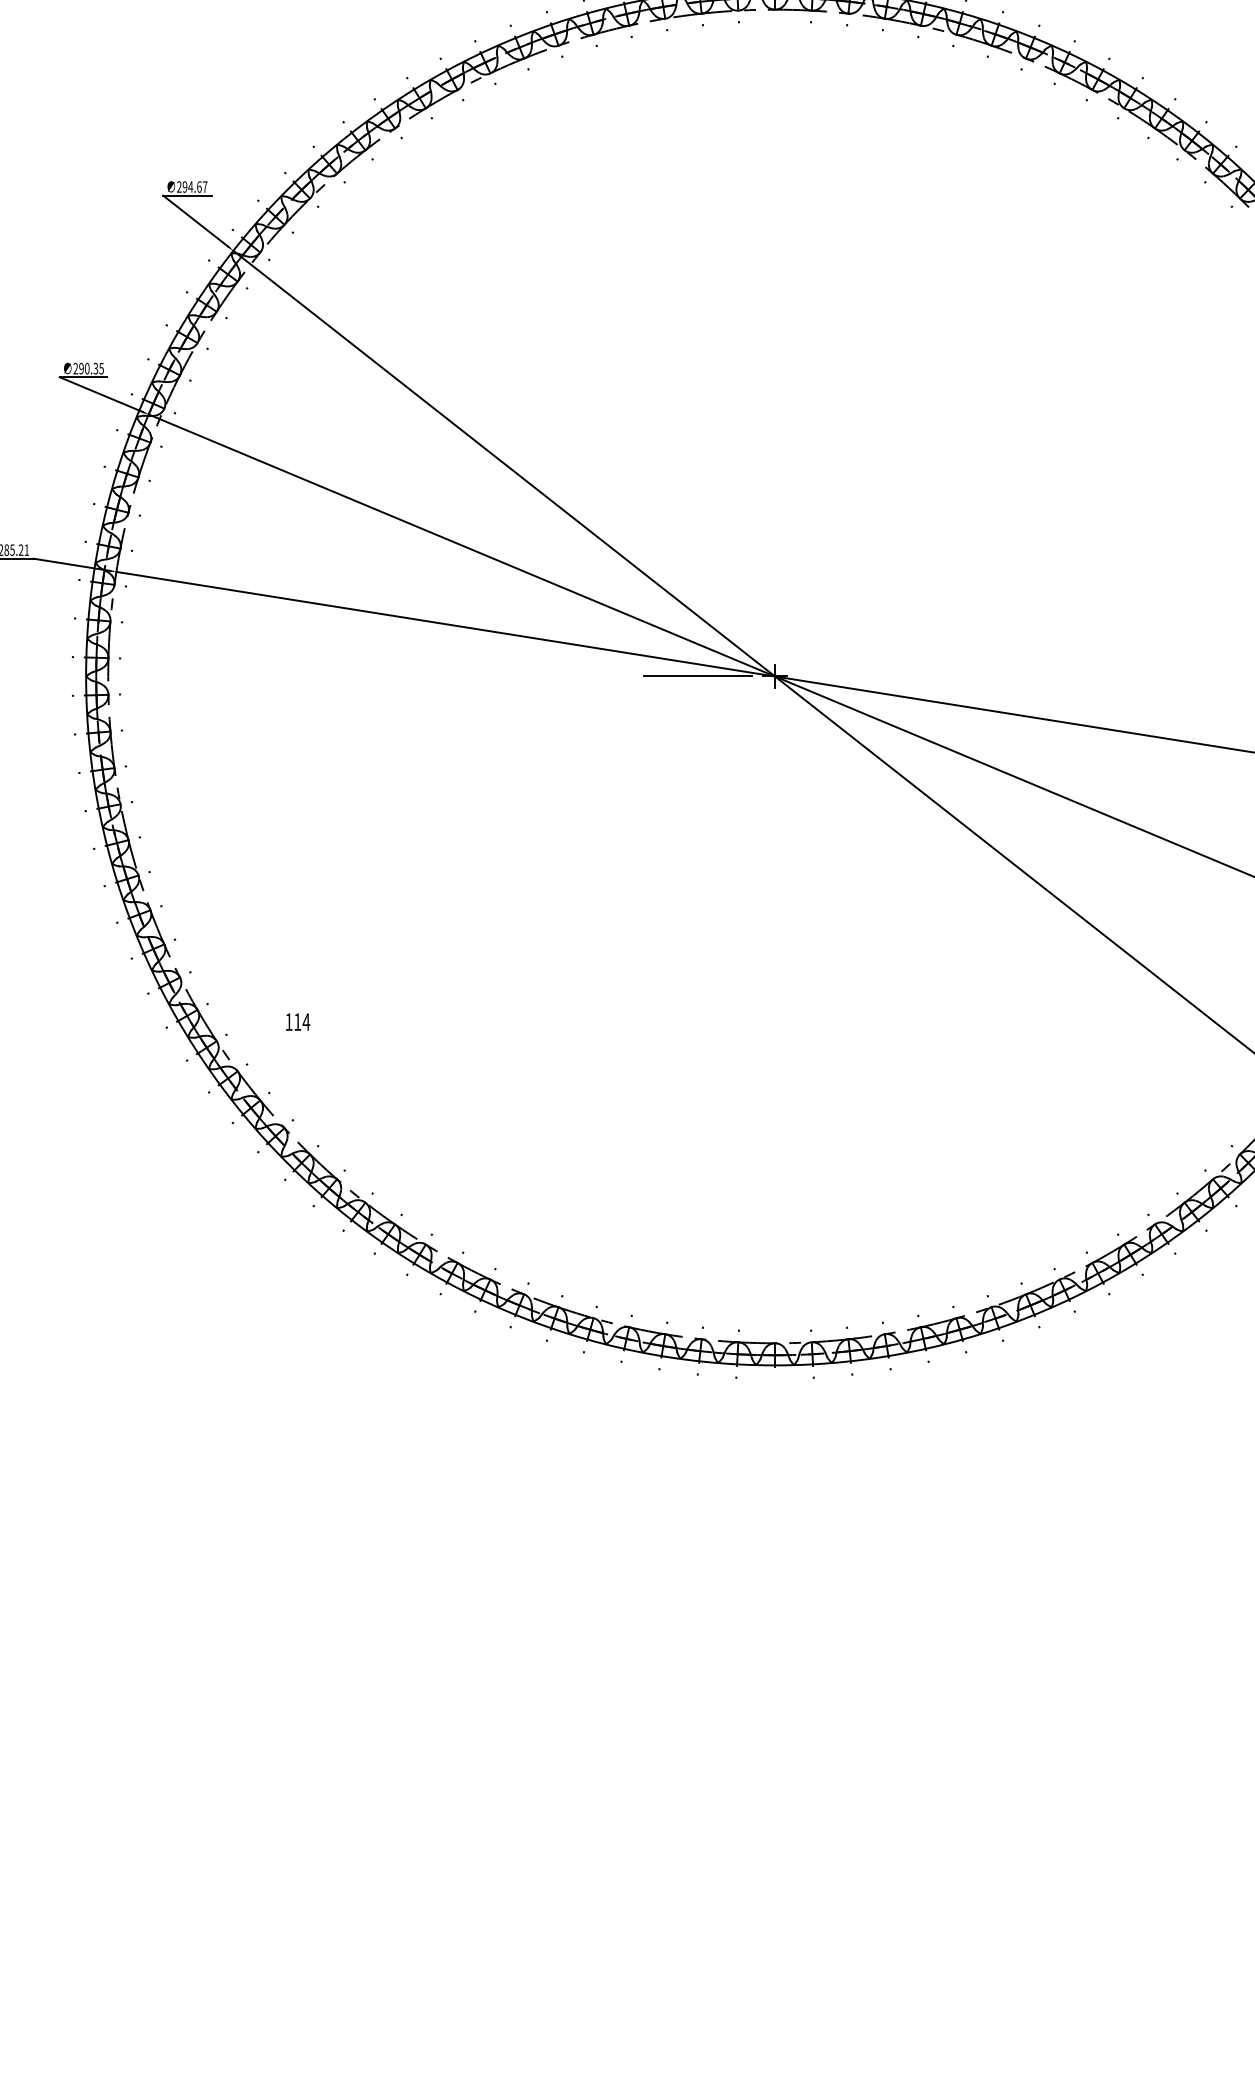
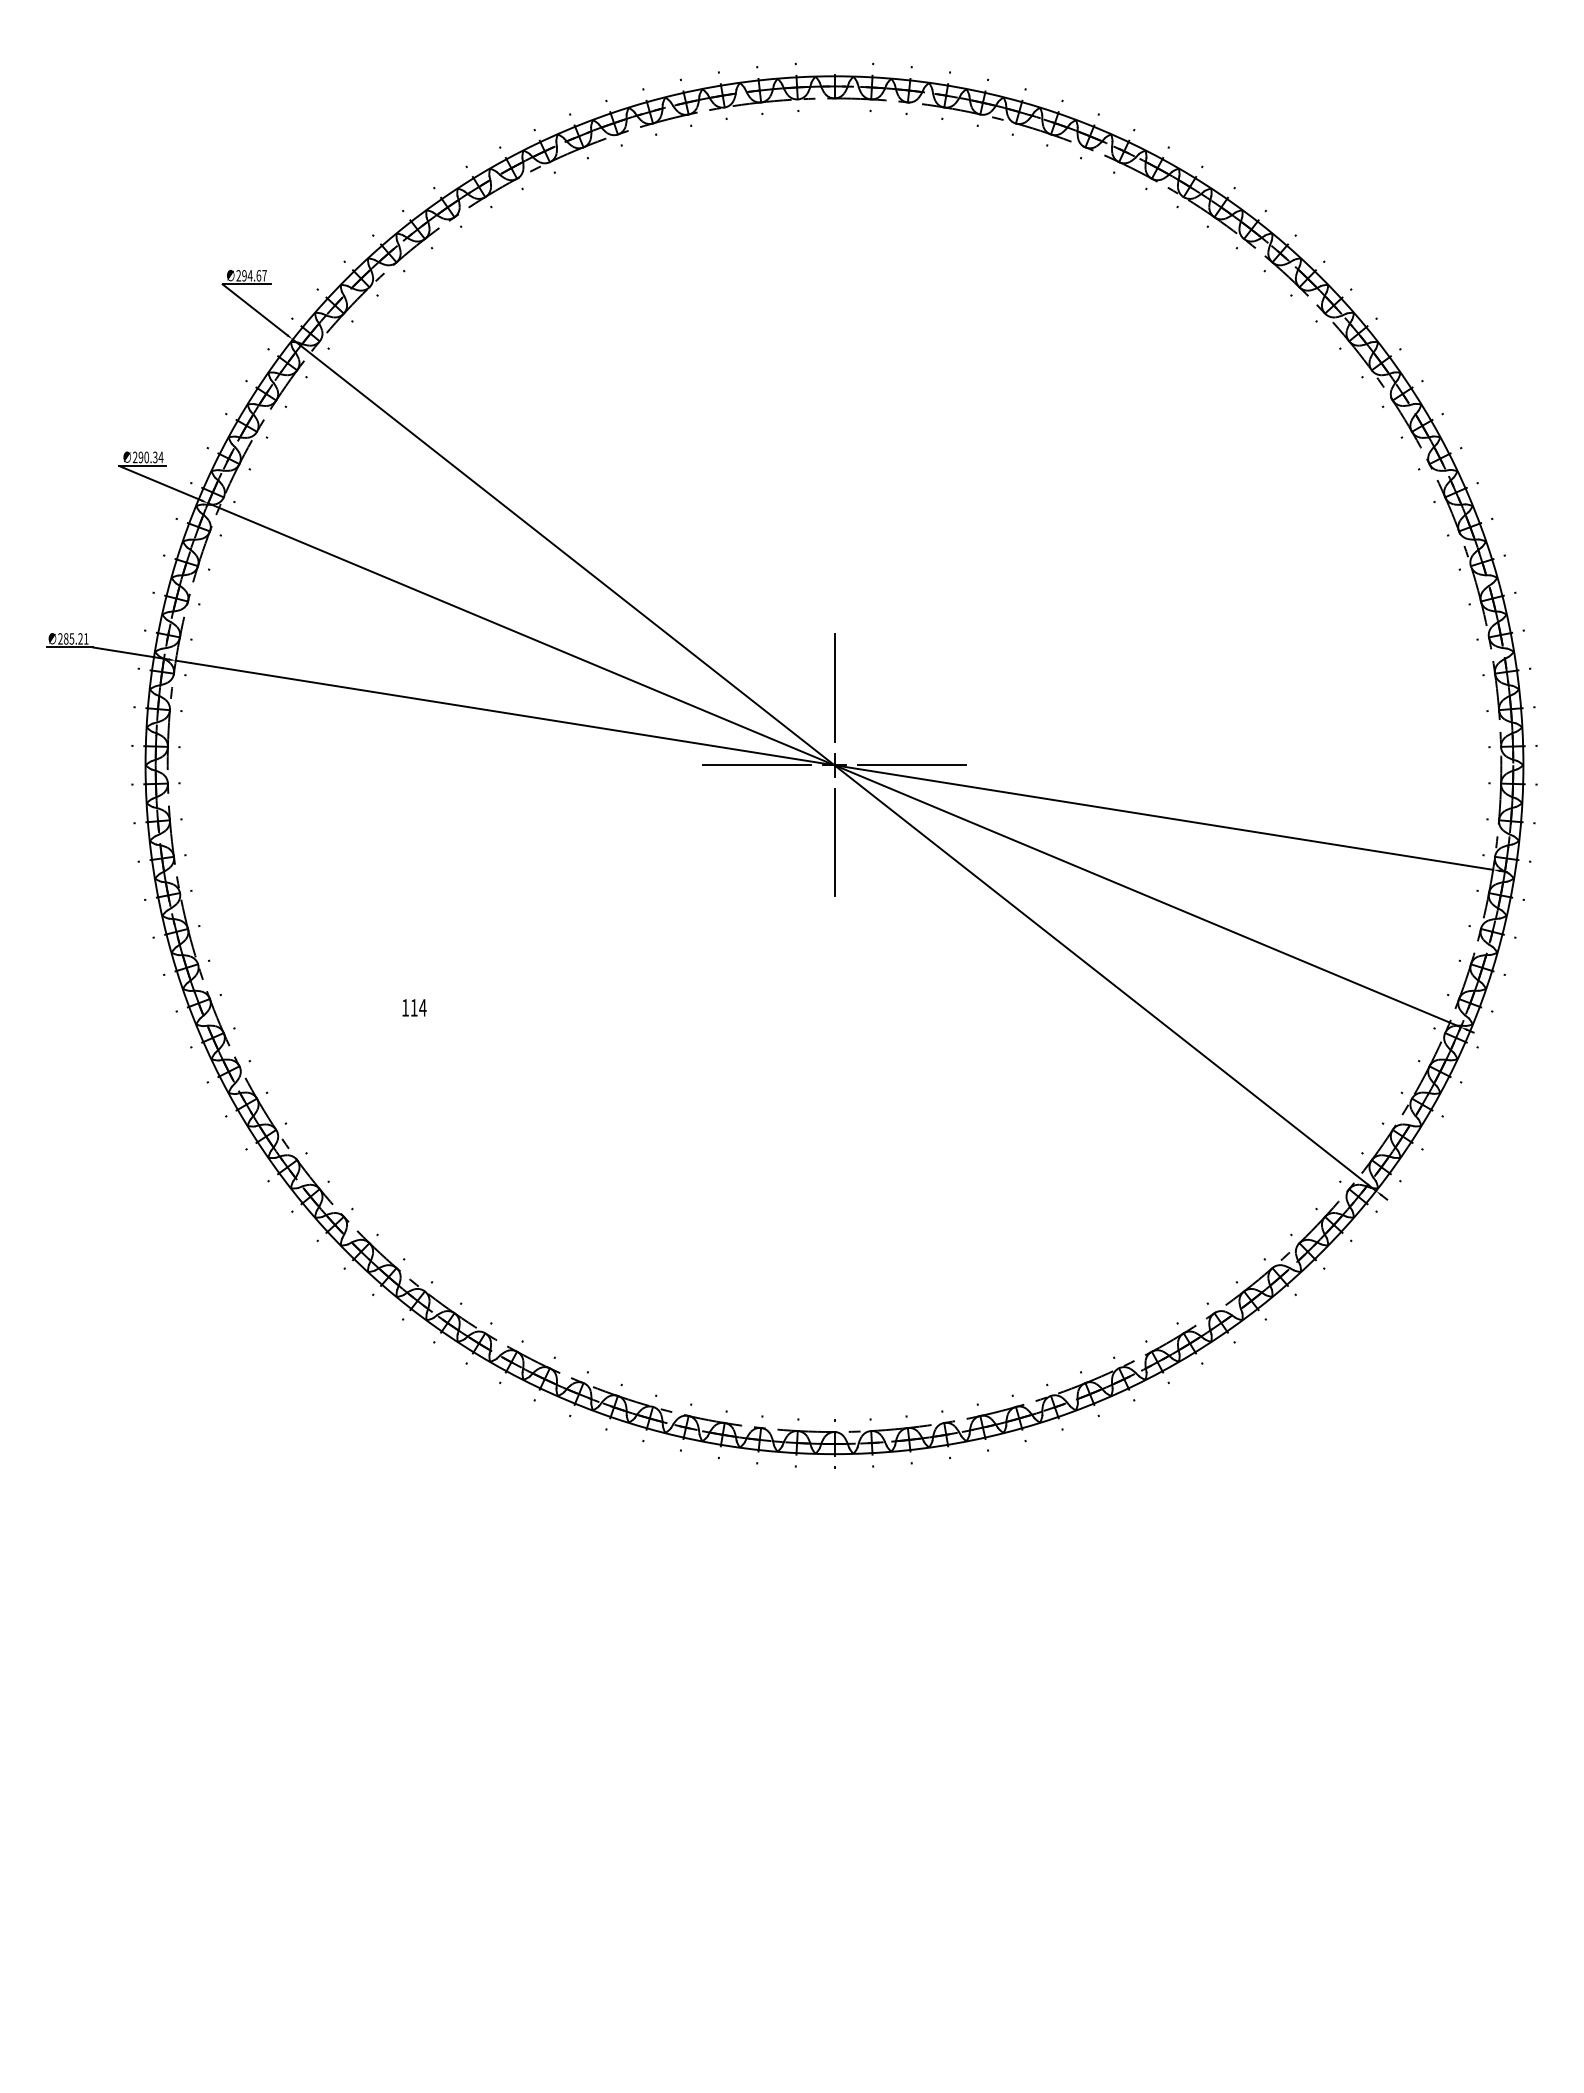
text: (101, 368) -> (160, 457), 290.35 -> 290.34
line: (775, 598) -> (834, 687), added
line: (852, 676) -> (911, 765), added
line: (775, 753) -> (834, 842), added
text: (298, 1021) -> (414, 1007), moved

